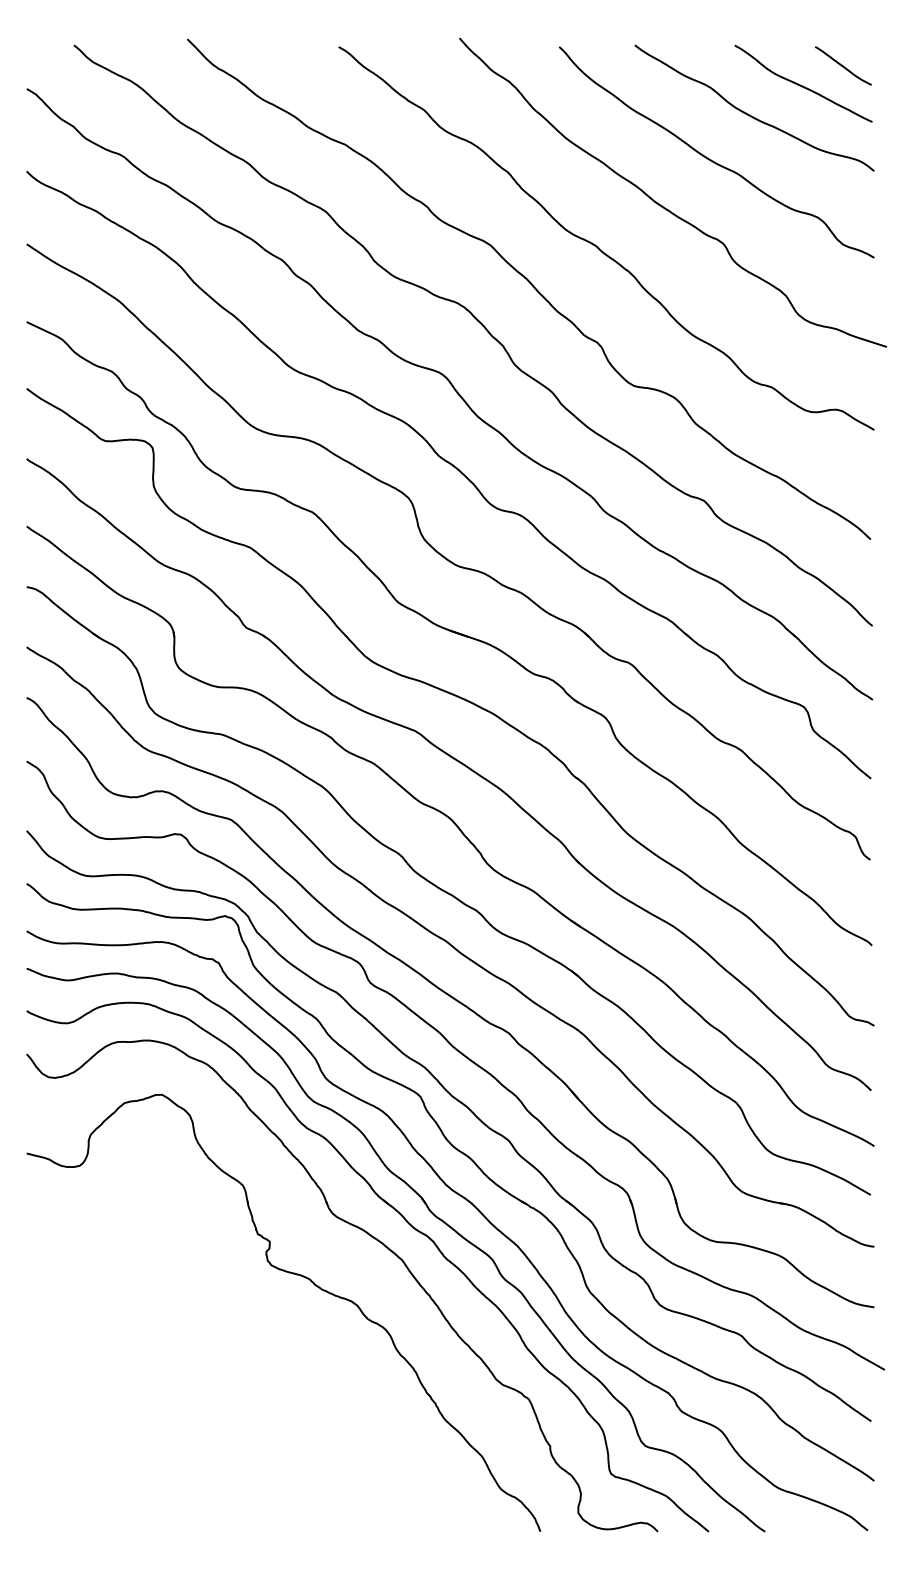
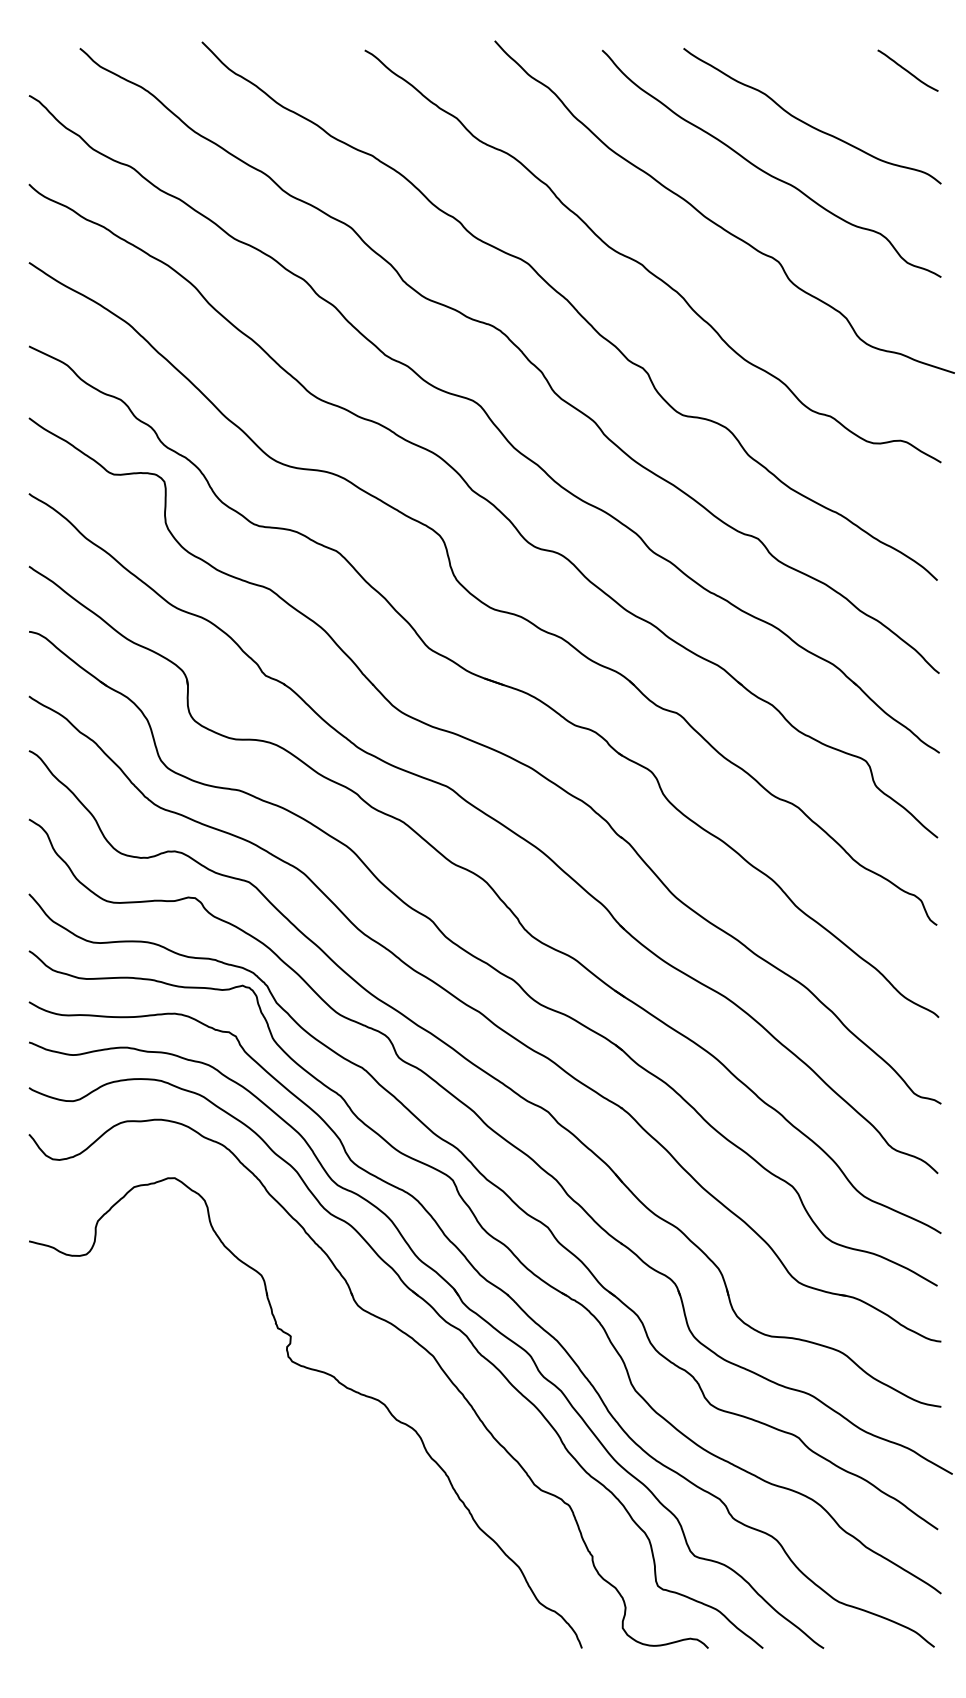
curve: (802, 85) -> (863, 91), removed

